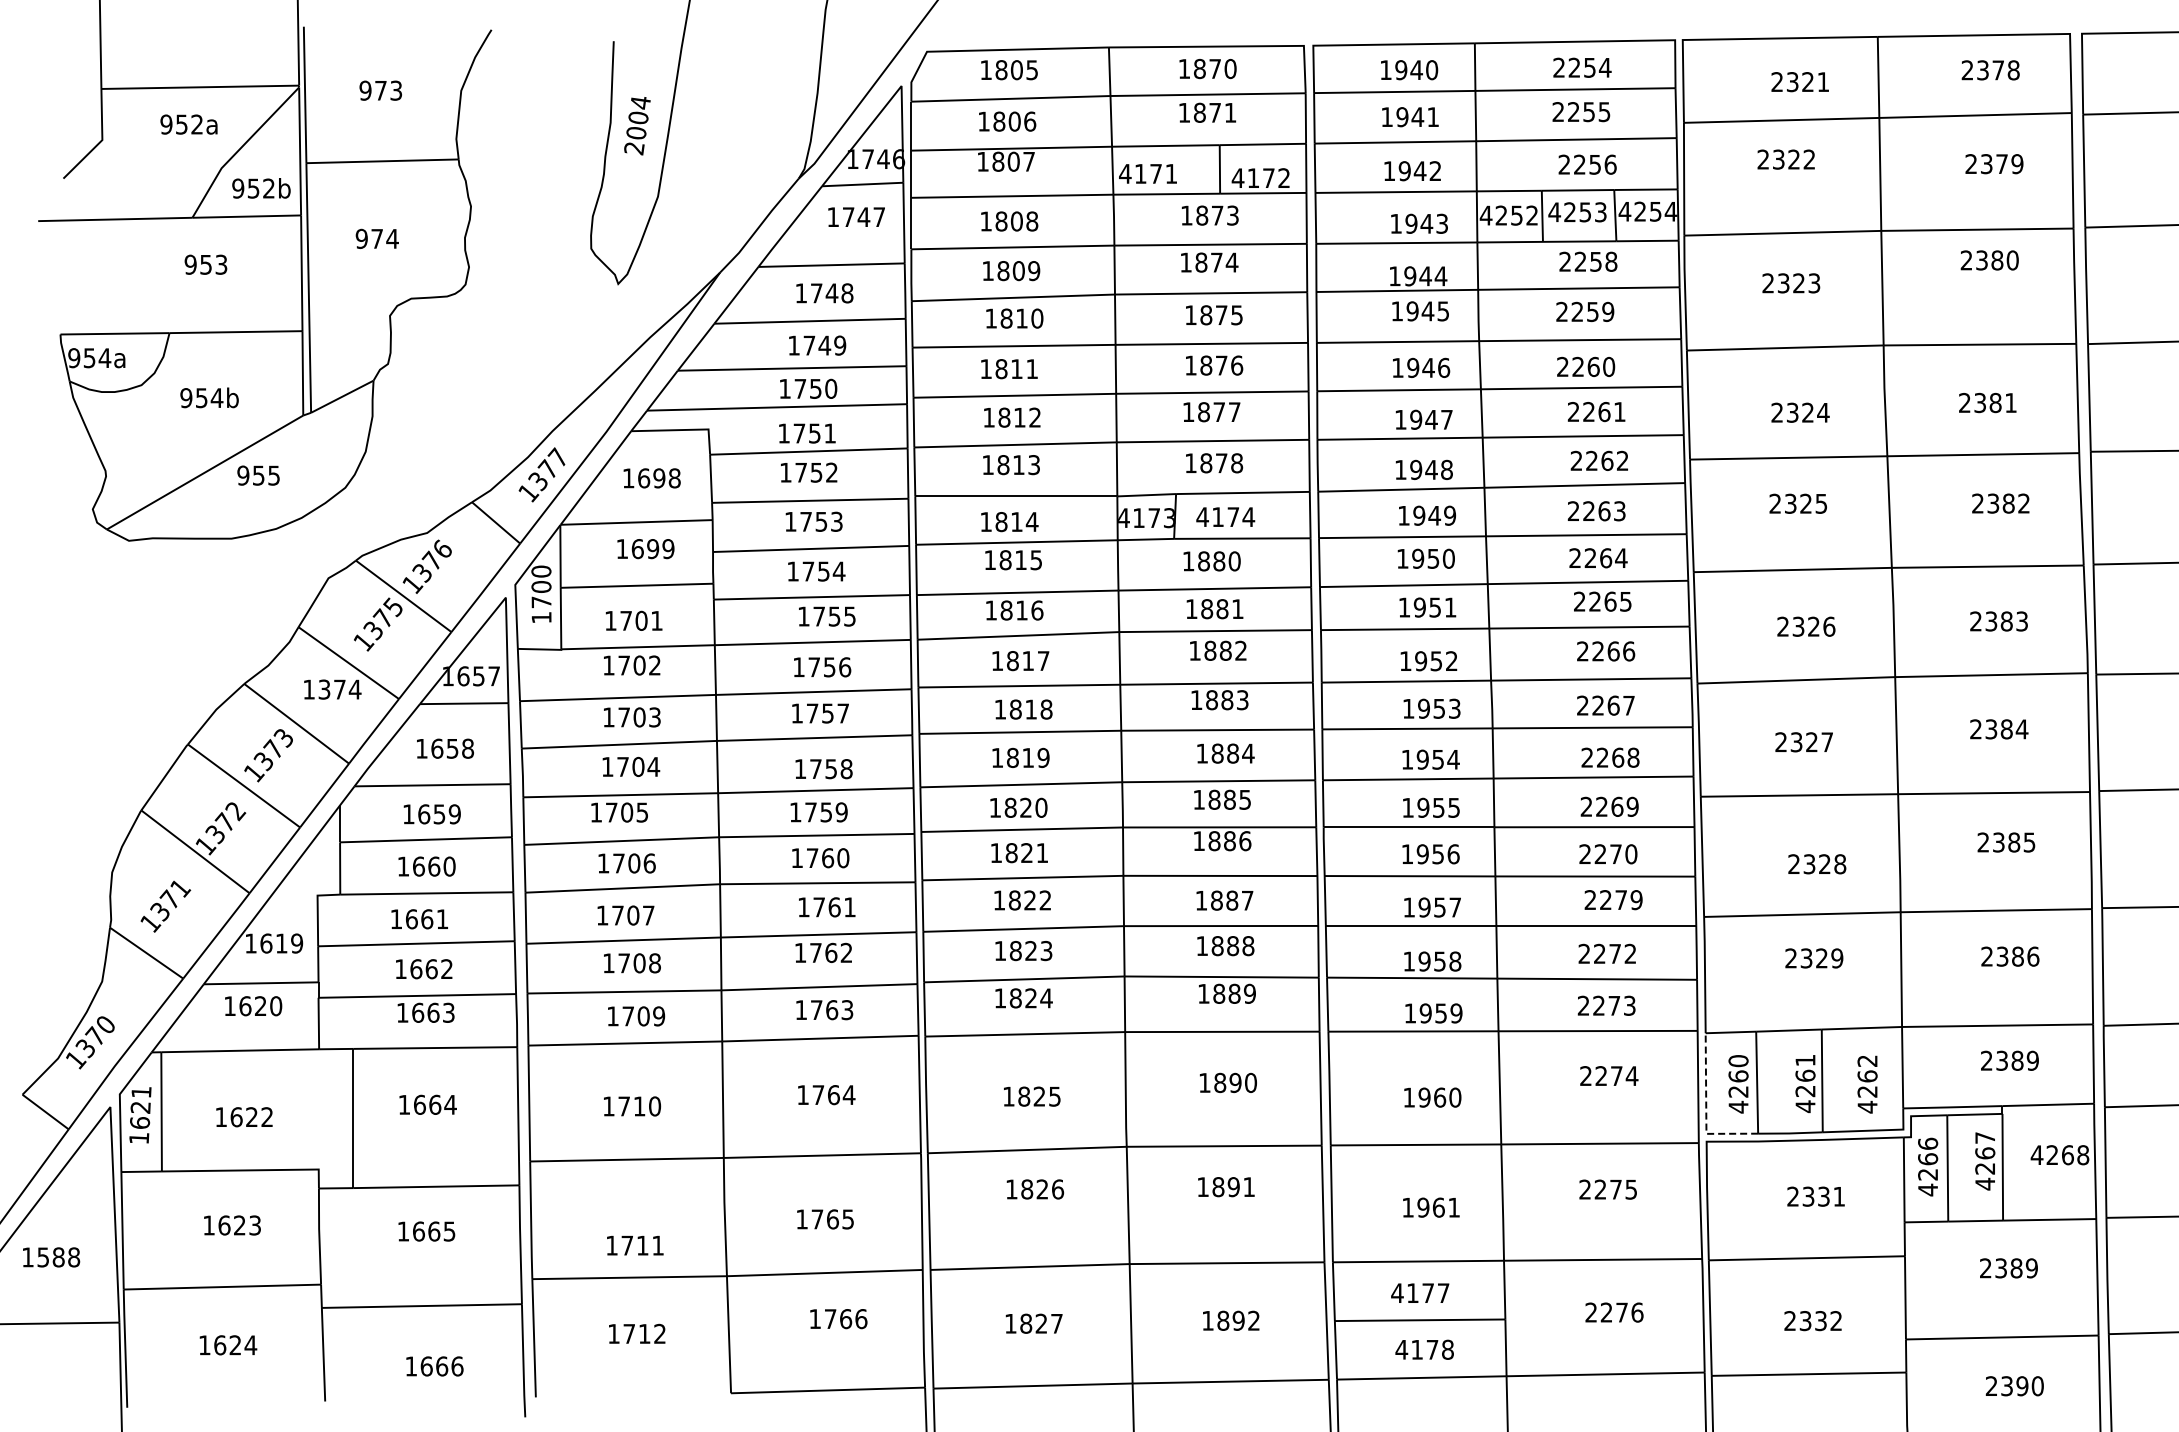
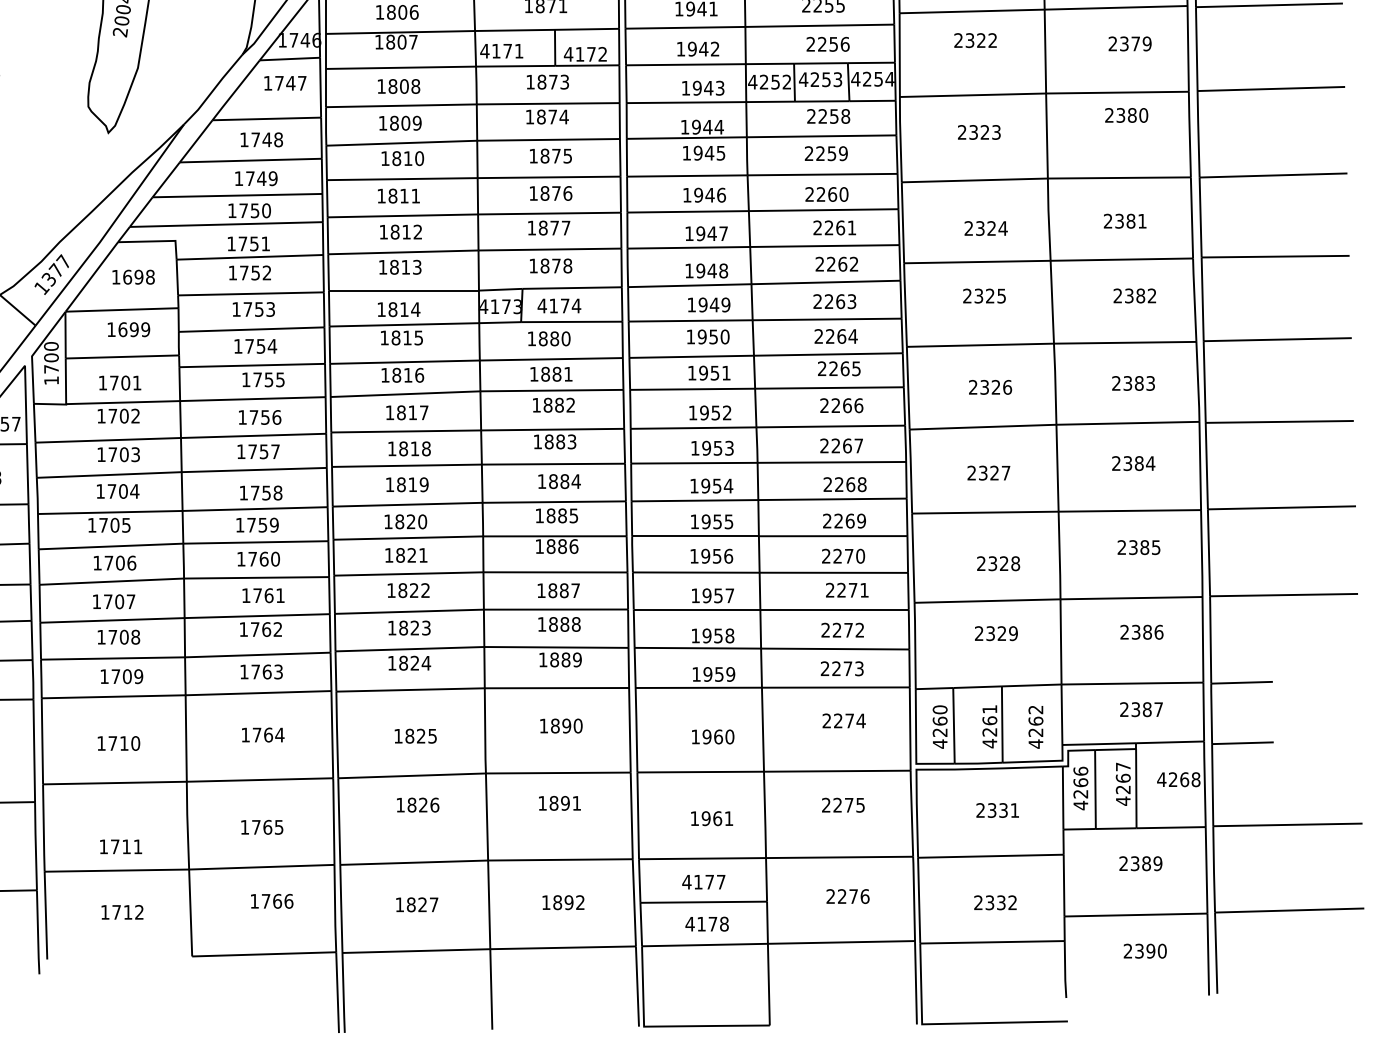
text: (1636, 900) -> (864, 590), 2279 -> 2271
text: (2032, 1060) -> (1158, 709), 2389 -> 2387
line: (1706, 1109) -> (916, 745), dashed -> solid

